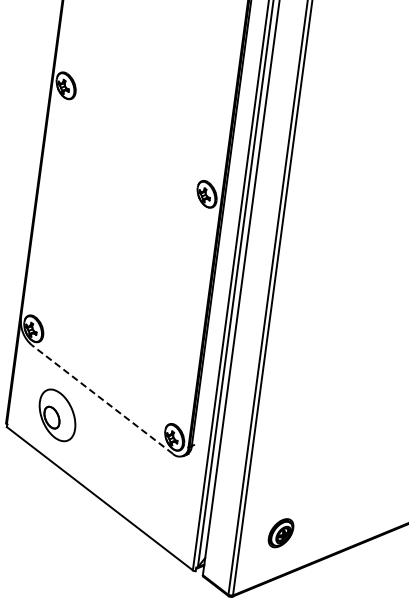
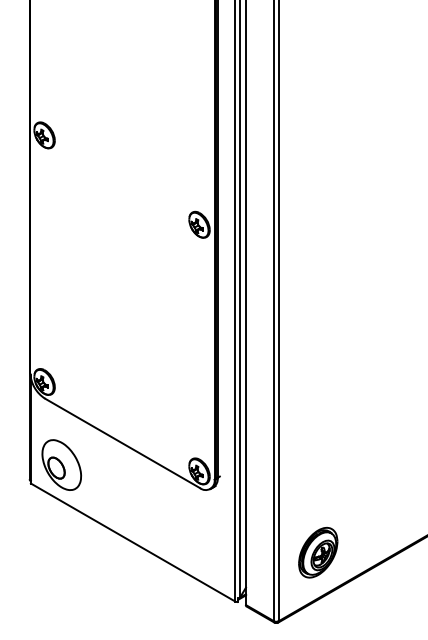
line: (102, 399) -> (122, 443), dashed -> solid
part: (57, 414) -> (61, 464), moved
part: (281, 532) -> (318, 552), size x1.67

